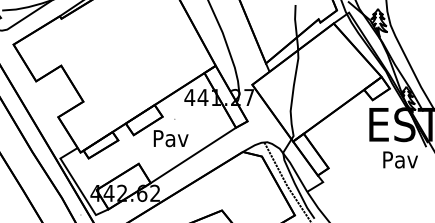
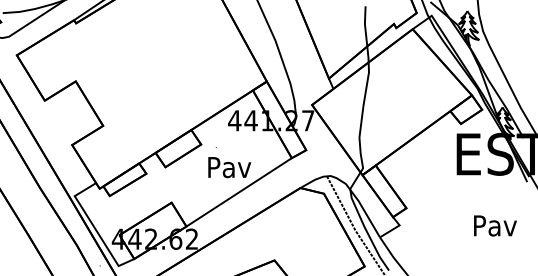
text: (170, 138) -> (229, 167), moved
text: (400, 159) -> (495, 225), moved

